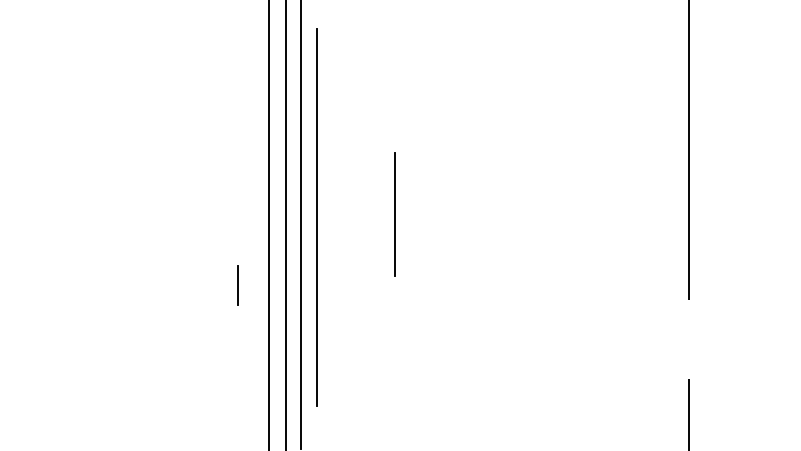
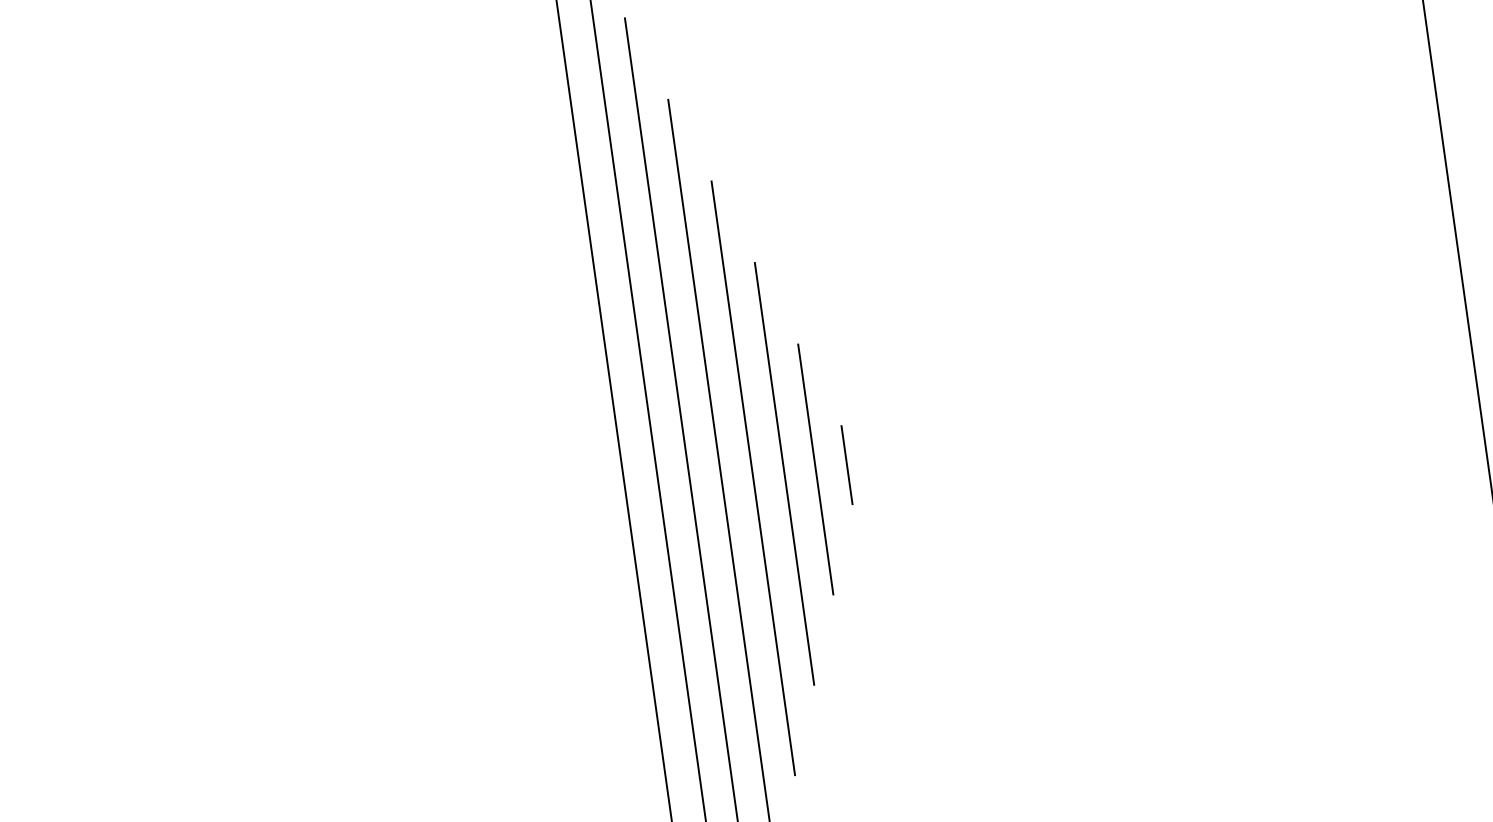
line: (394, 214) -> (814, 469), moved
line: (332, 216) -> (753, 476), added
line: (347, 216) -> (784, 472), added
line: (237, 285) -> (845, 465), moved

